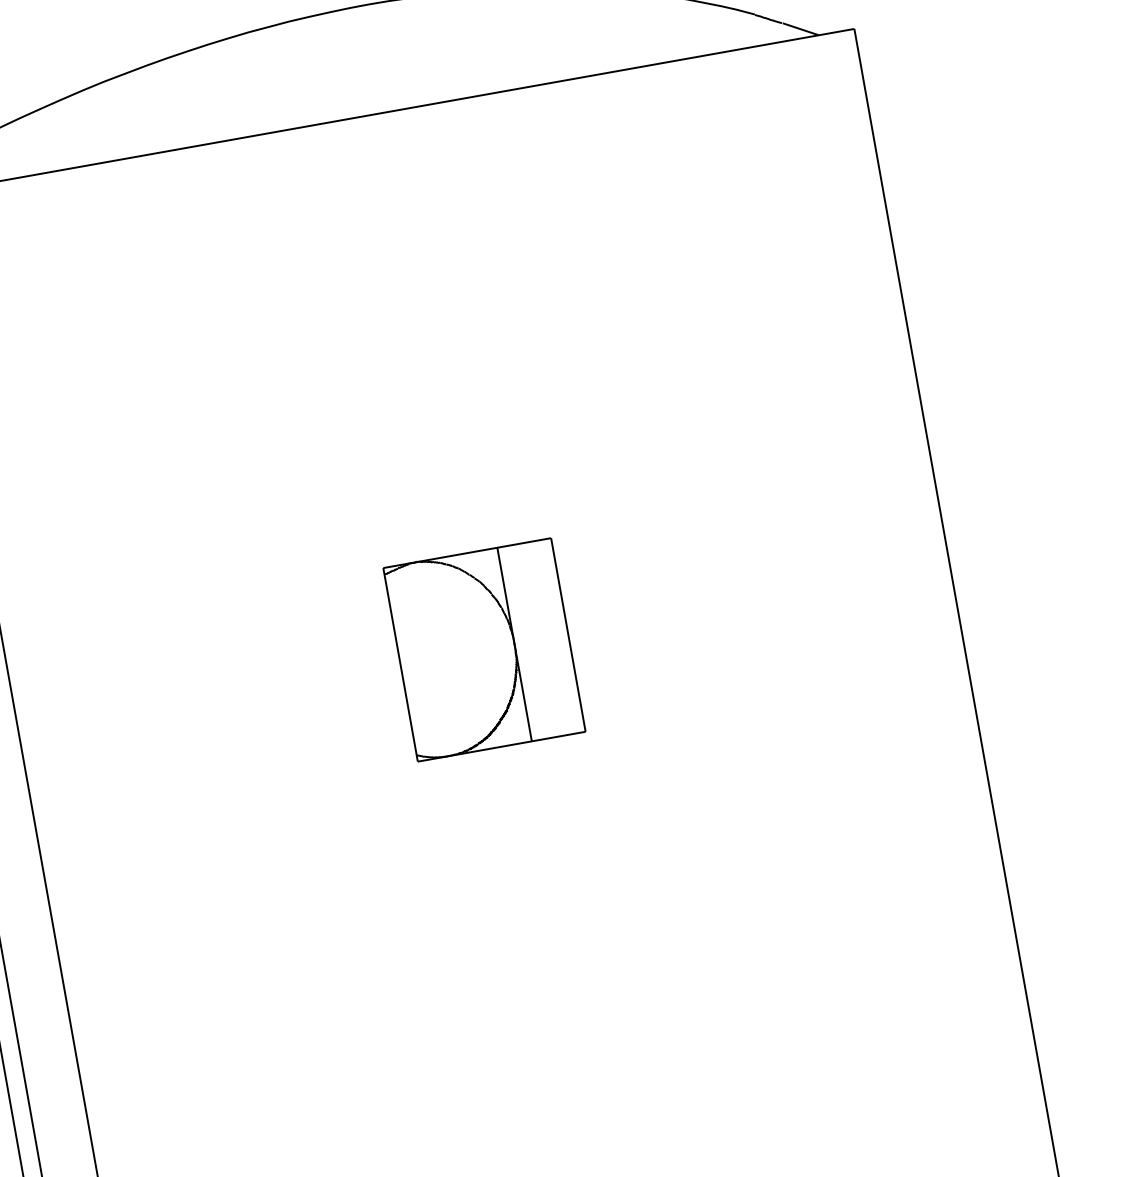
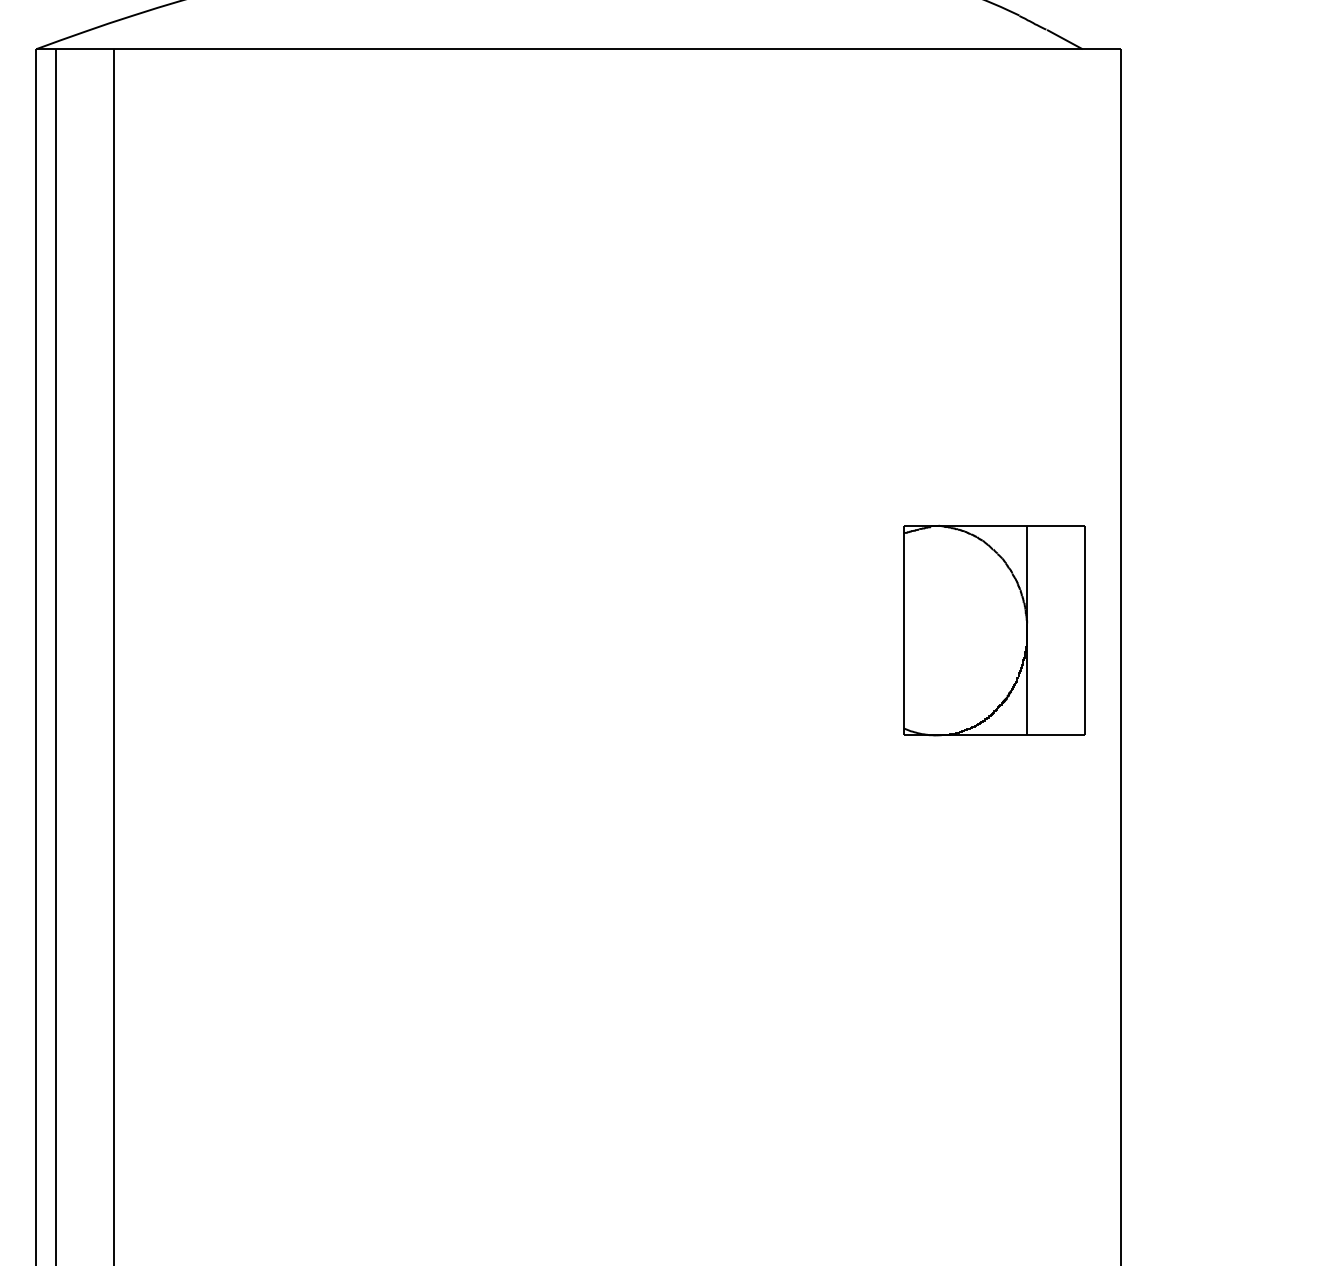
part: (484, 649) -> (994, 630), moved

